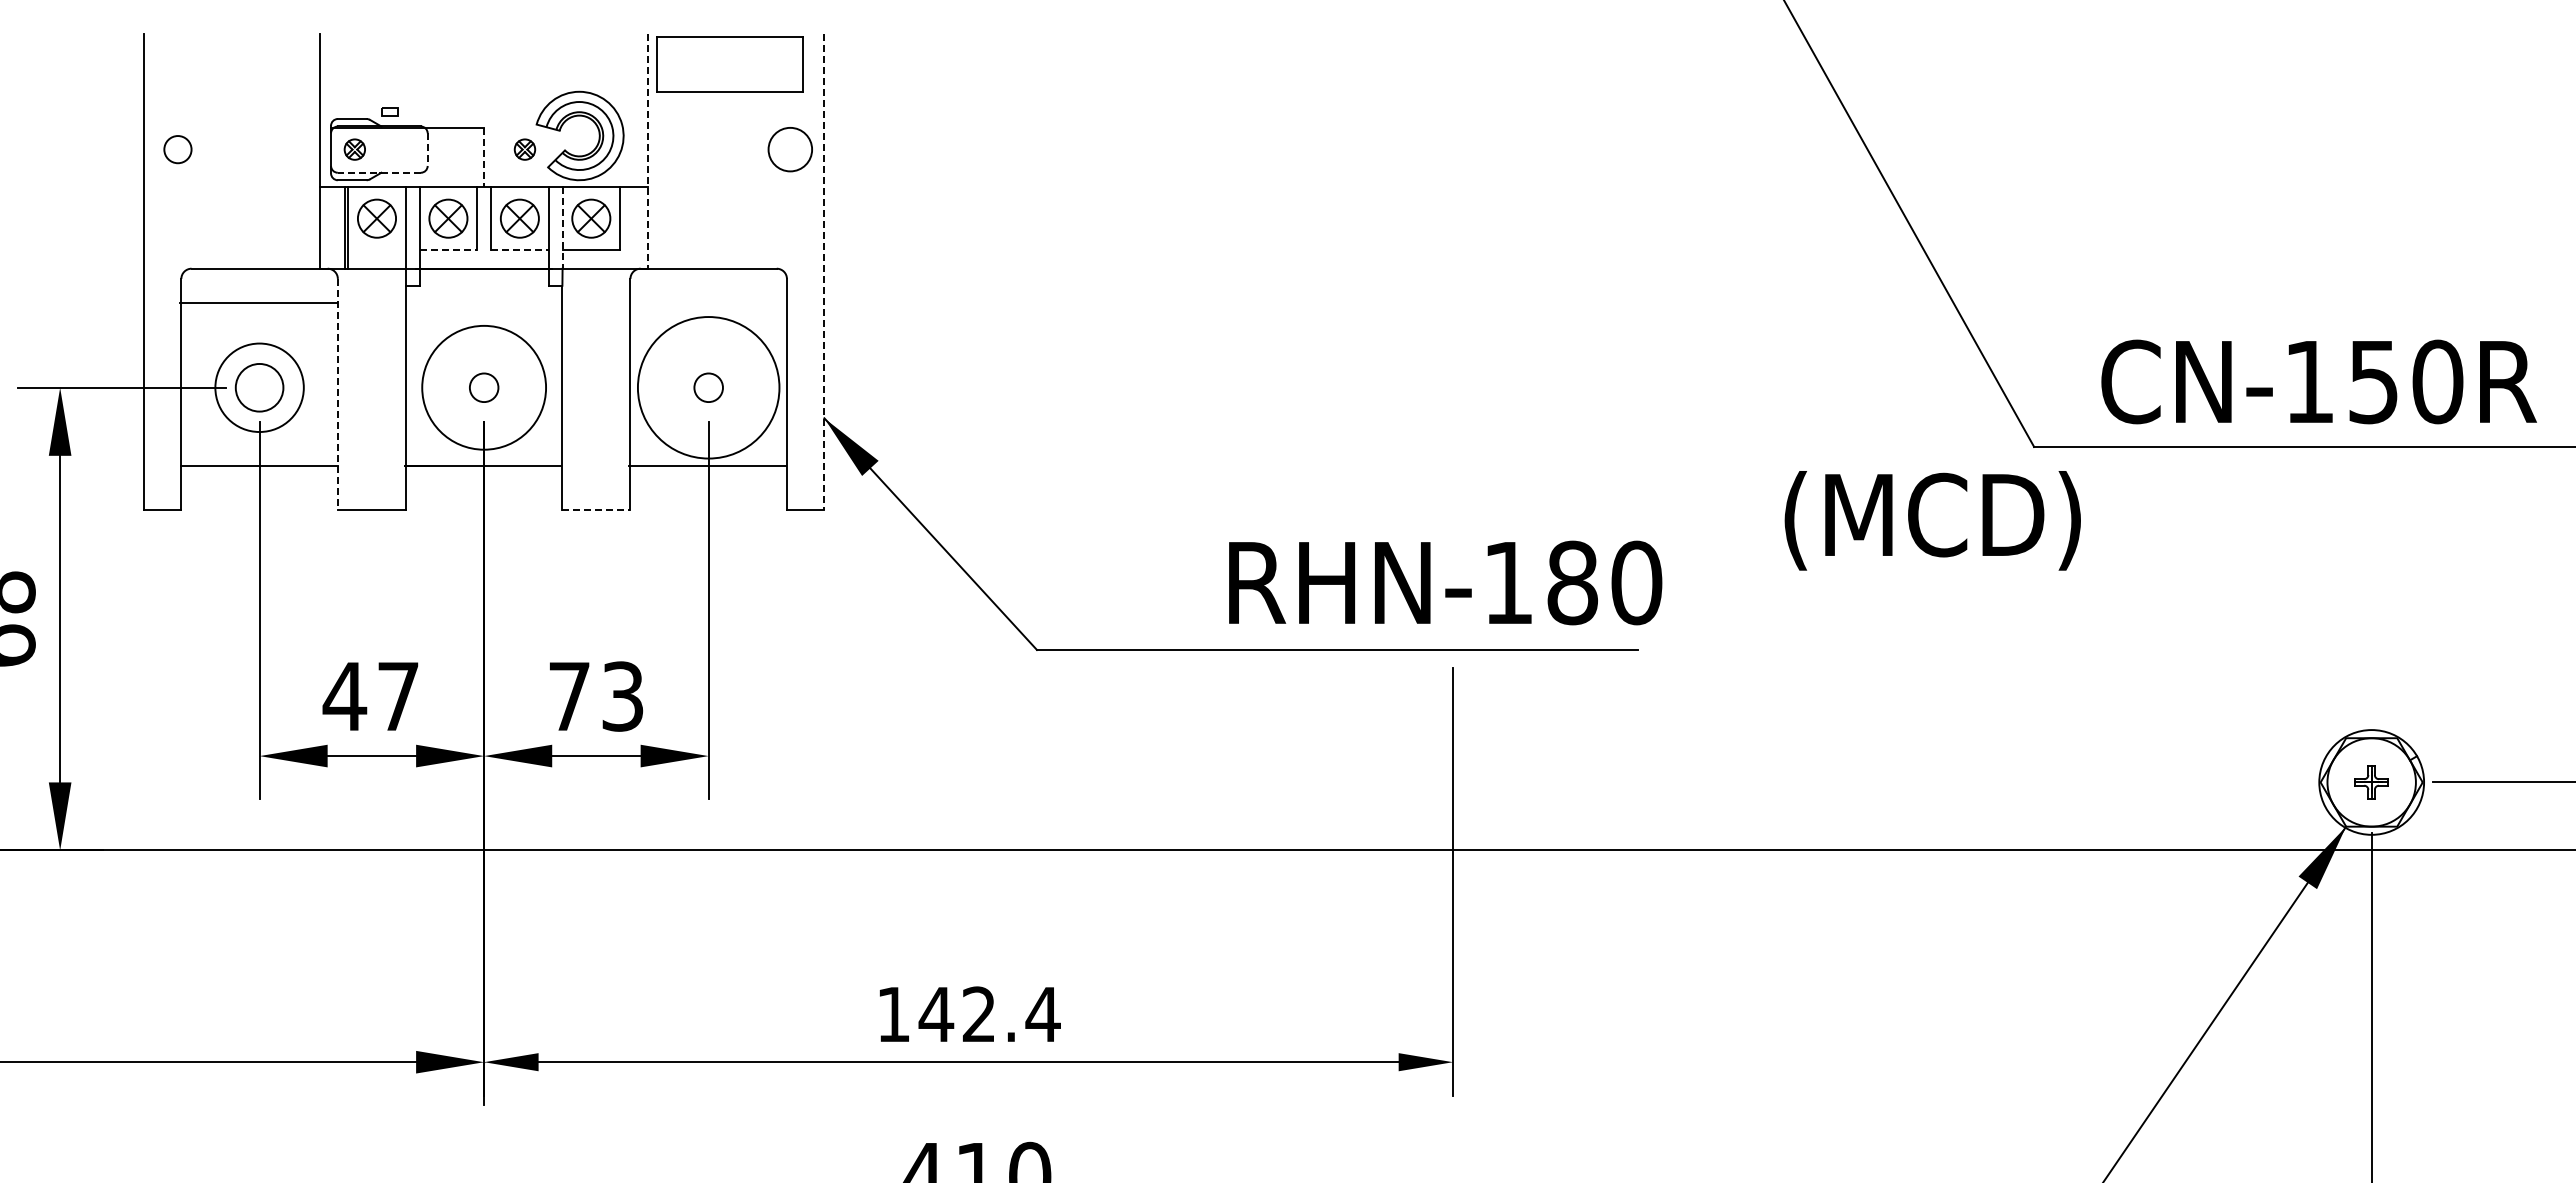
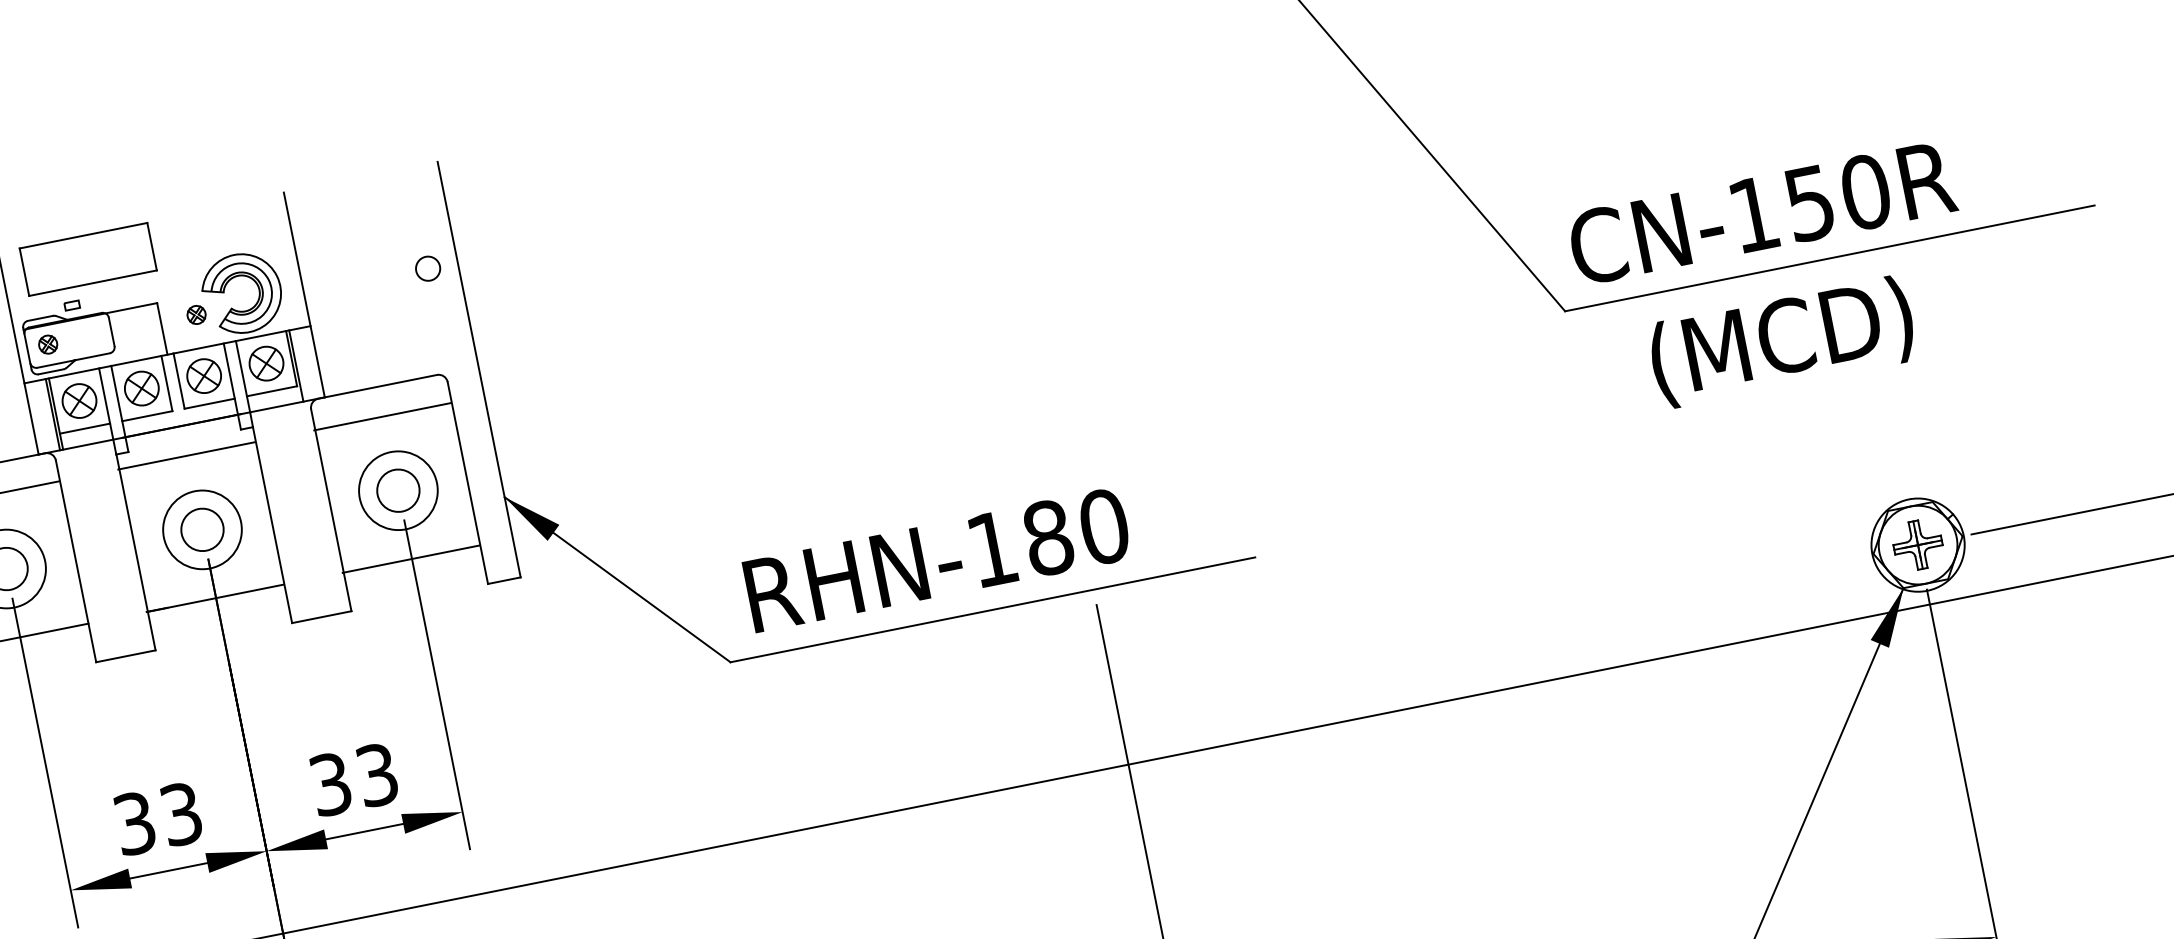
part: (729, 64) -> (87, 259), moved
circle: (789, 149) -> (427, 268), size x0.62
line: (427, 150) -> (111, 332), dashed -> solid
line: (648, 151) -> (304, 295), dashed -> solid
line: (484, 157) -> (162, 328), dashed -> solid
line: (379, 172) -> (73, 360), dashed -> solid
line: (562, 227) -> (242, 376), dashed -> solid
line: (623, 227) -> (296, 365), added
line: (376, 250) -> (84, 428), added
line: (448, 250) -> (147, 416), dashed -> solid
line: (519, 250) -> (209, 403), dashed -> solid
line: (824, 272) -> (479, 369), dashed -> solid
line: (482, 302) -> (186, 455), added
line: (707, 302) -> (382, 416), added
text: (2318, 381) -> (1761, 212), moved
circle: (483, 387) -> (201, 529), size x0.71
circle: (483, 387) -> (201, 529), size x1.67
circle: (708, 387) -> (398, 490), size x0.62
circle: (708, 387) -> (398, 490), size x1.67
line: (337, 394) -> (75, 561), dashed -> solid
line: (596, 510) -> (321, 617), dashed -> solid
text: (1932, 520) -> (1782, 341), moved
text: (1445, 582) -> (937, 559), moved
text: (370, 696) -> (157, 819), 47 -> 33
text: (569, 696) -> (330, 784), 73 -> 33
part: (2371, 782) -> (1917, 545), size x1.67

